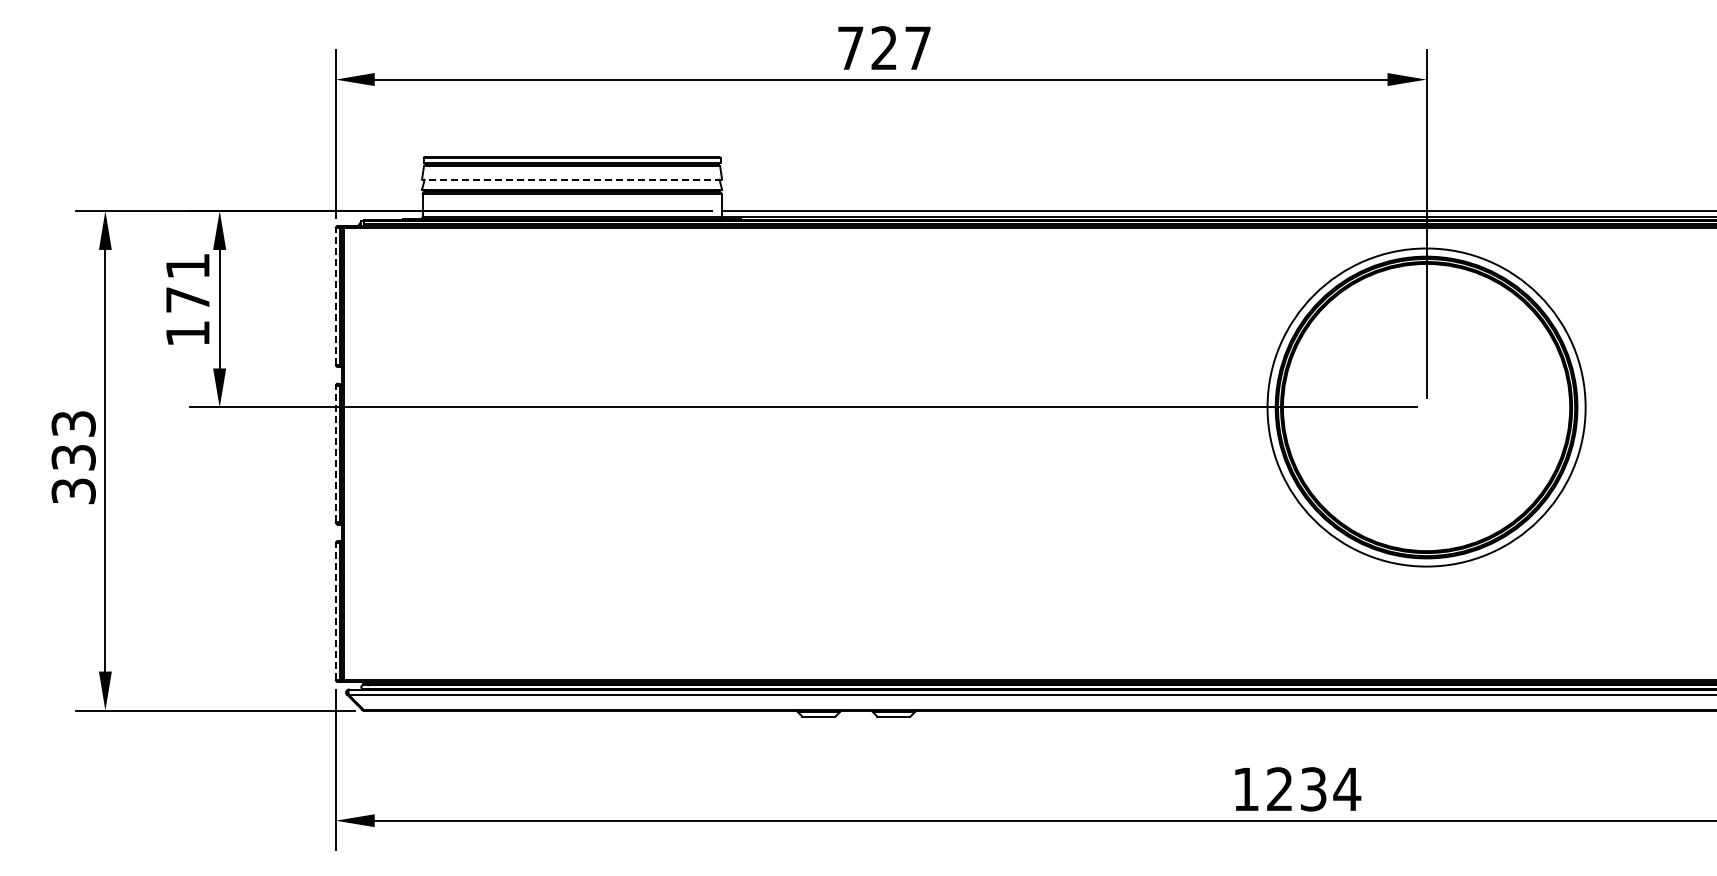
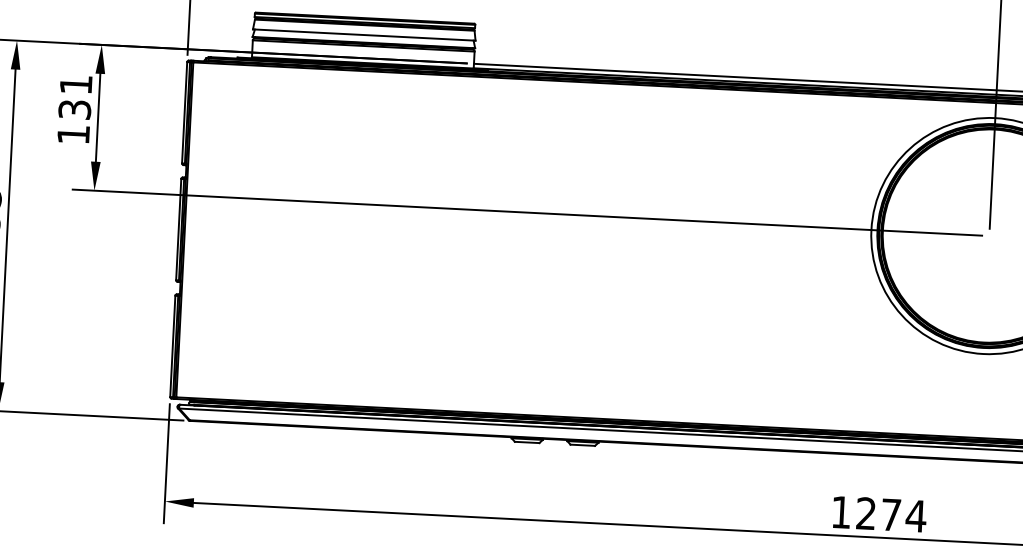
line: (571, 179) -> (363, 34), dashed -> solid
line: (335, 296) -> (184, 112), dashed -> solid
text: (187, 299) -> (74, 109), 171 -> 131
line: (335, 453) -> (178, 229), dashed -> solid
line: (335, 611) -> (172, 346), dashed -> solid
text: (1313, 789) -> (891, 515), 1234 -> 1274

